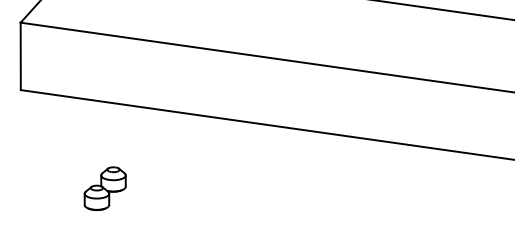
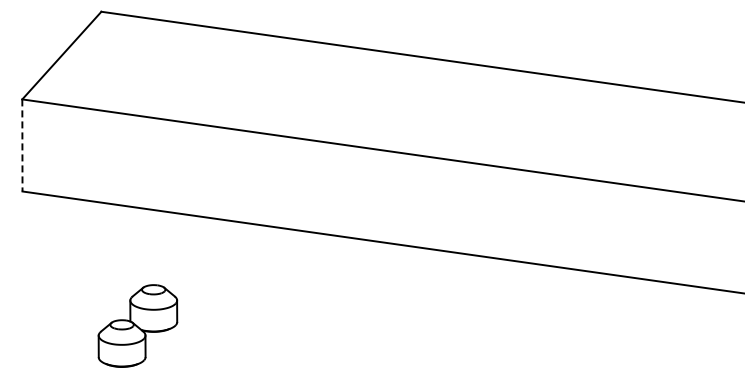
line: (20, 56) -> (22, 145), solid -> dashed
part: (105, 188) -> (137, 326), size x1.4

